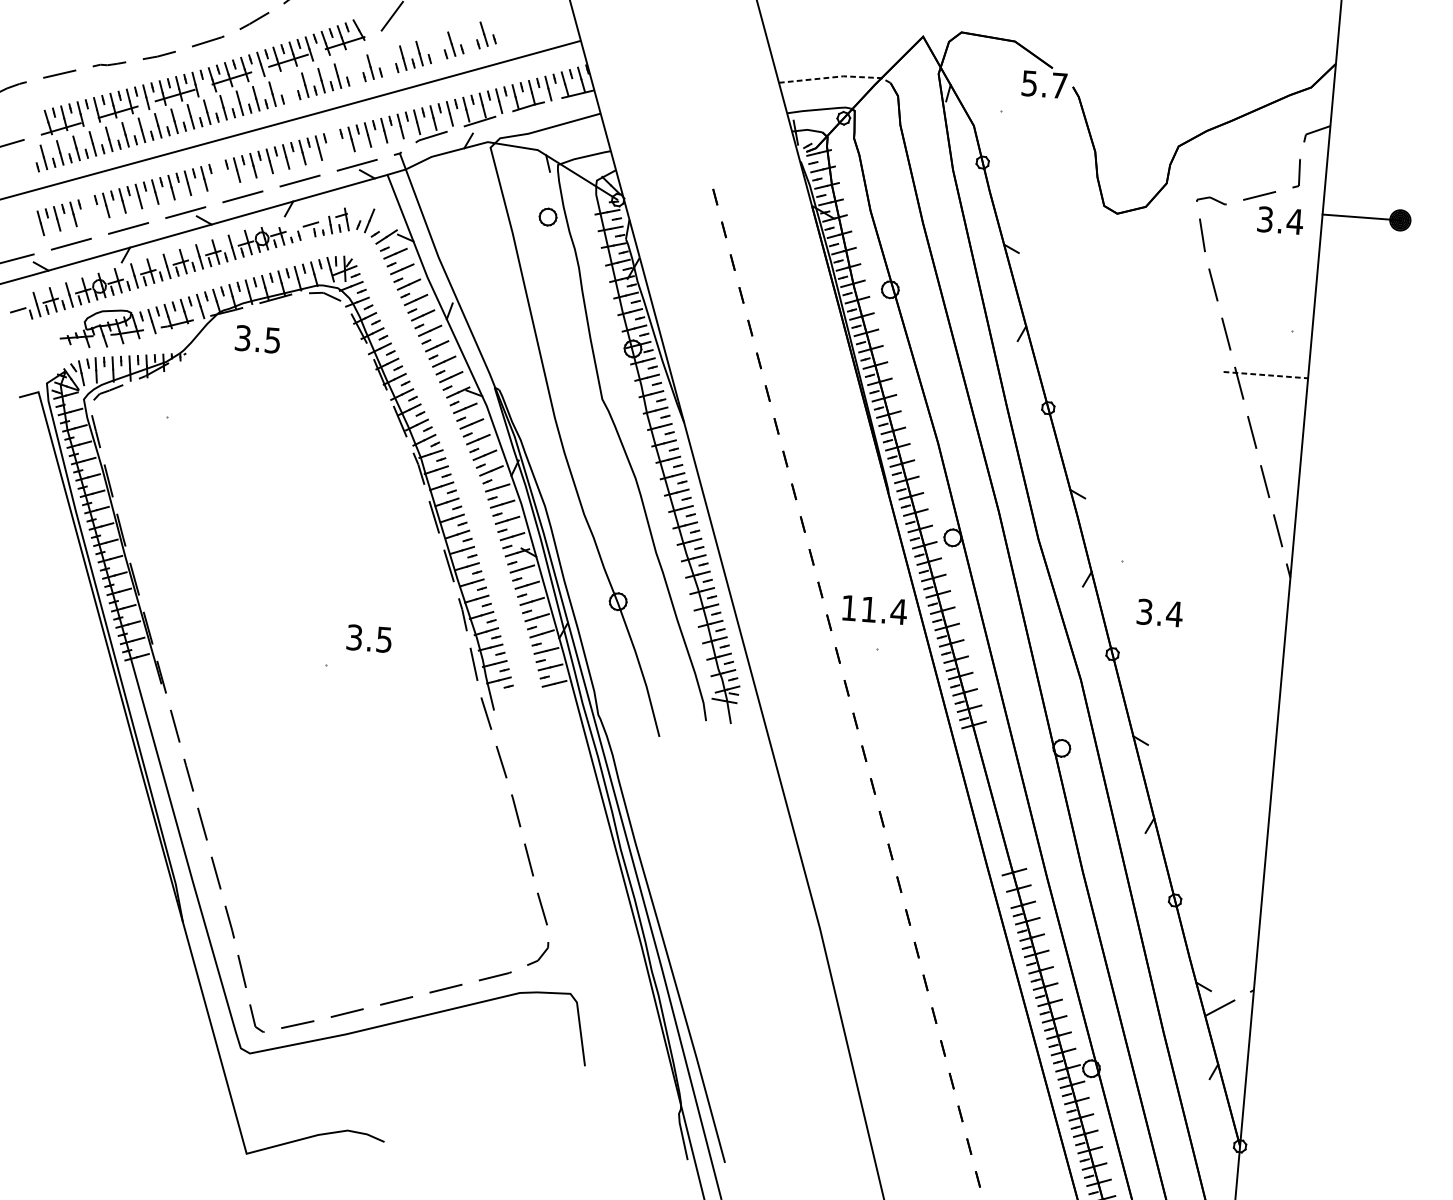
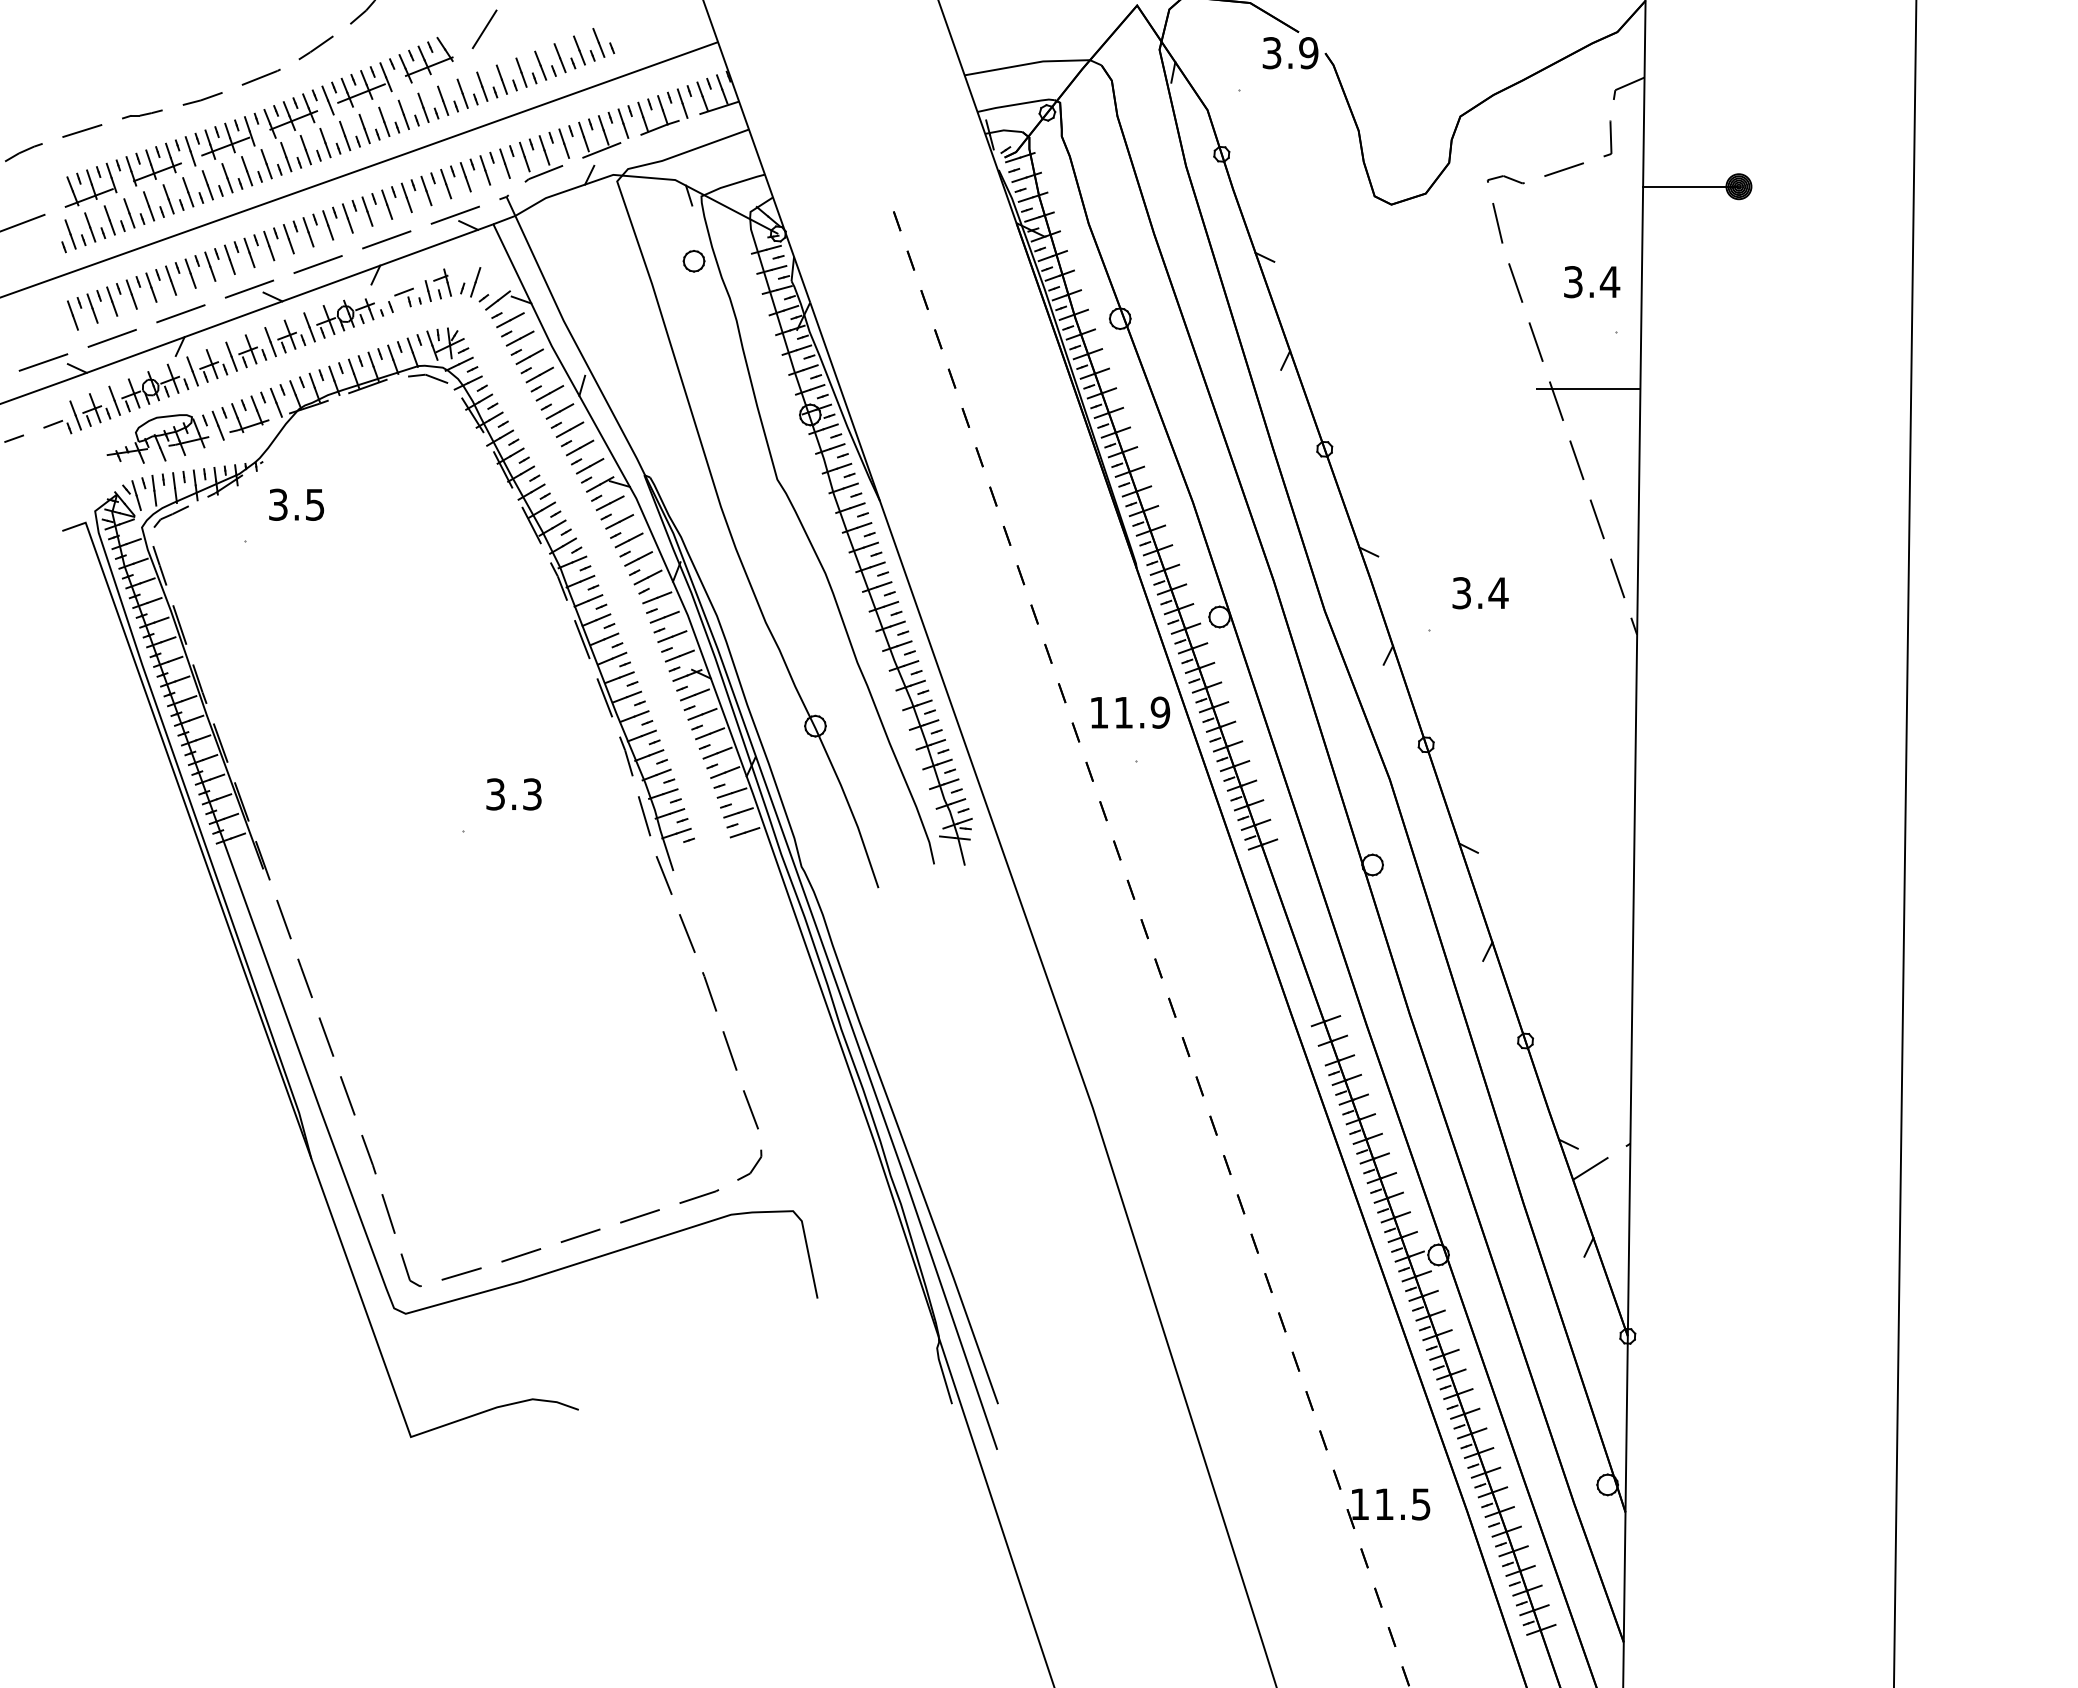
line: (467, 39) -> (579, 50), added
line: (435, 48) -> (540, 65), added
line: (387, 62) -> (482, 86), added
line: (354, 71) -> (443, 100), added
line: (836, 77) -> (1034, 63), dashed -> solid
text: (1044, 84) -> (1290, 53), 5.7 -> 3.9
line: (288, 90) -> (364, 129), added
line: (335, 143) -> (426, 190), added
line: (220, 174) -> (288, 239), added
line: (89, 209) -> (131, 294), added
text: (1280, 221) -> (1592, 282), moved
text: (257, 339) -> (296, 504), moved
line: (1265, 374) -> (1588, 388), dashed -> solid
text: (898, 611) -> (1160, 712), 11.4 -> 11.9
text: (1159, 613) -> (1480, 593), moved
text: (384, 639) -> (532, 793), 3.5 -> 3.3

